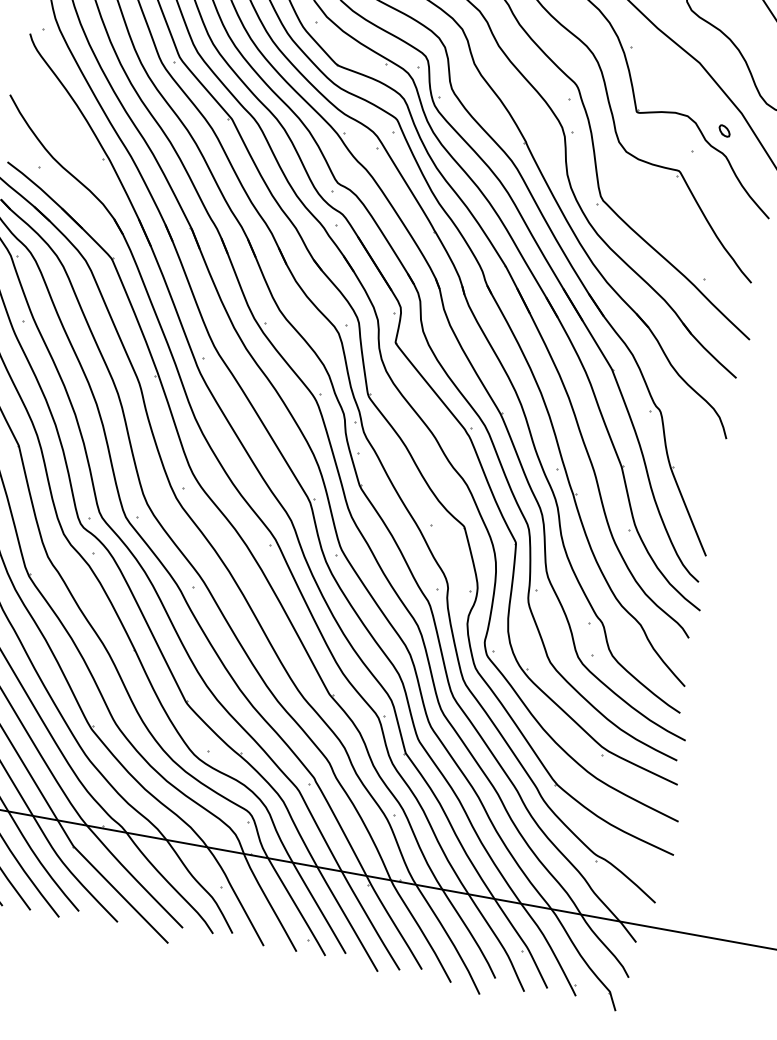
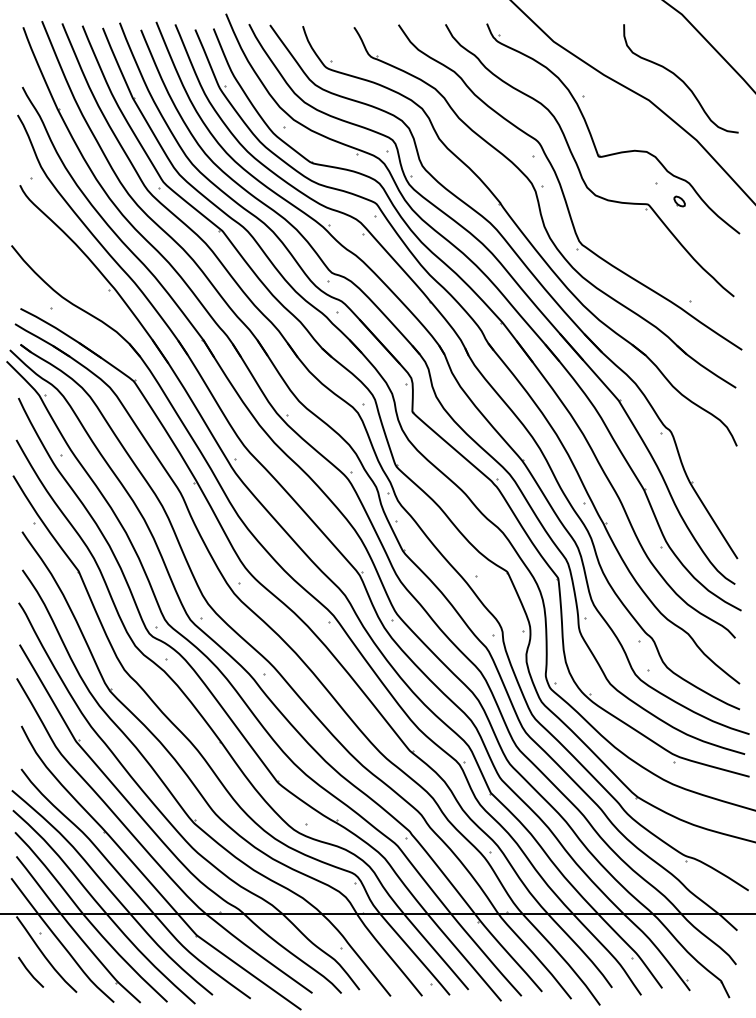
part: (724, 130) -> (679, 201), moved

